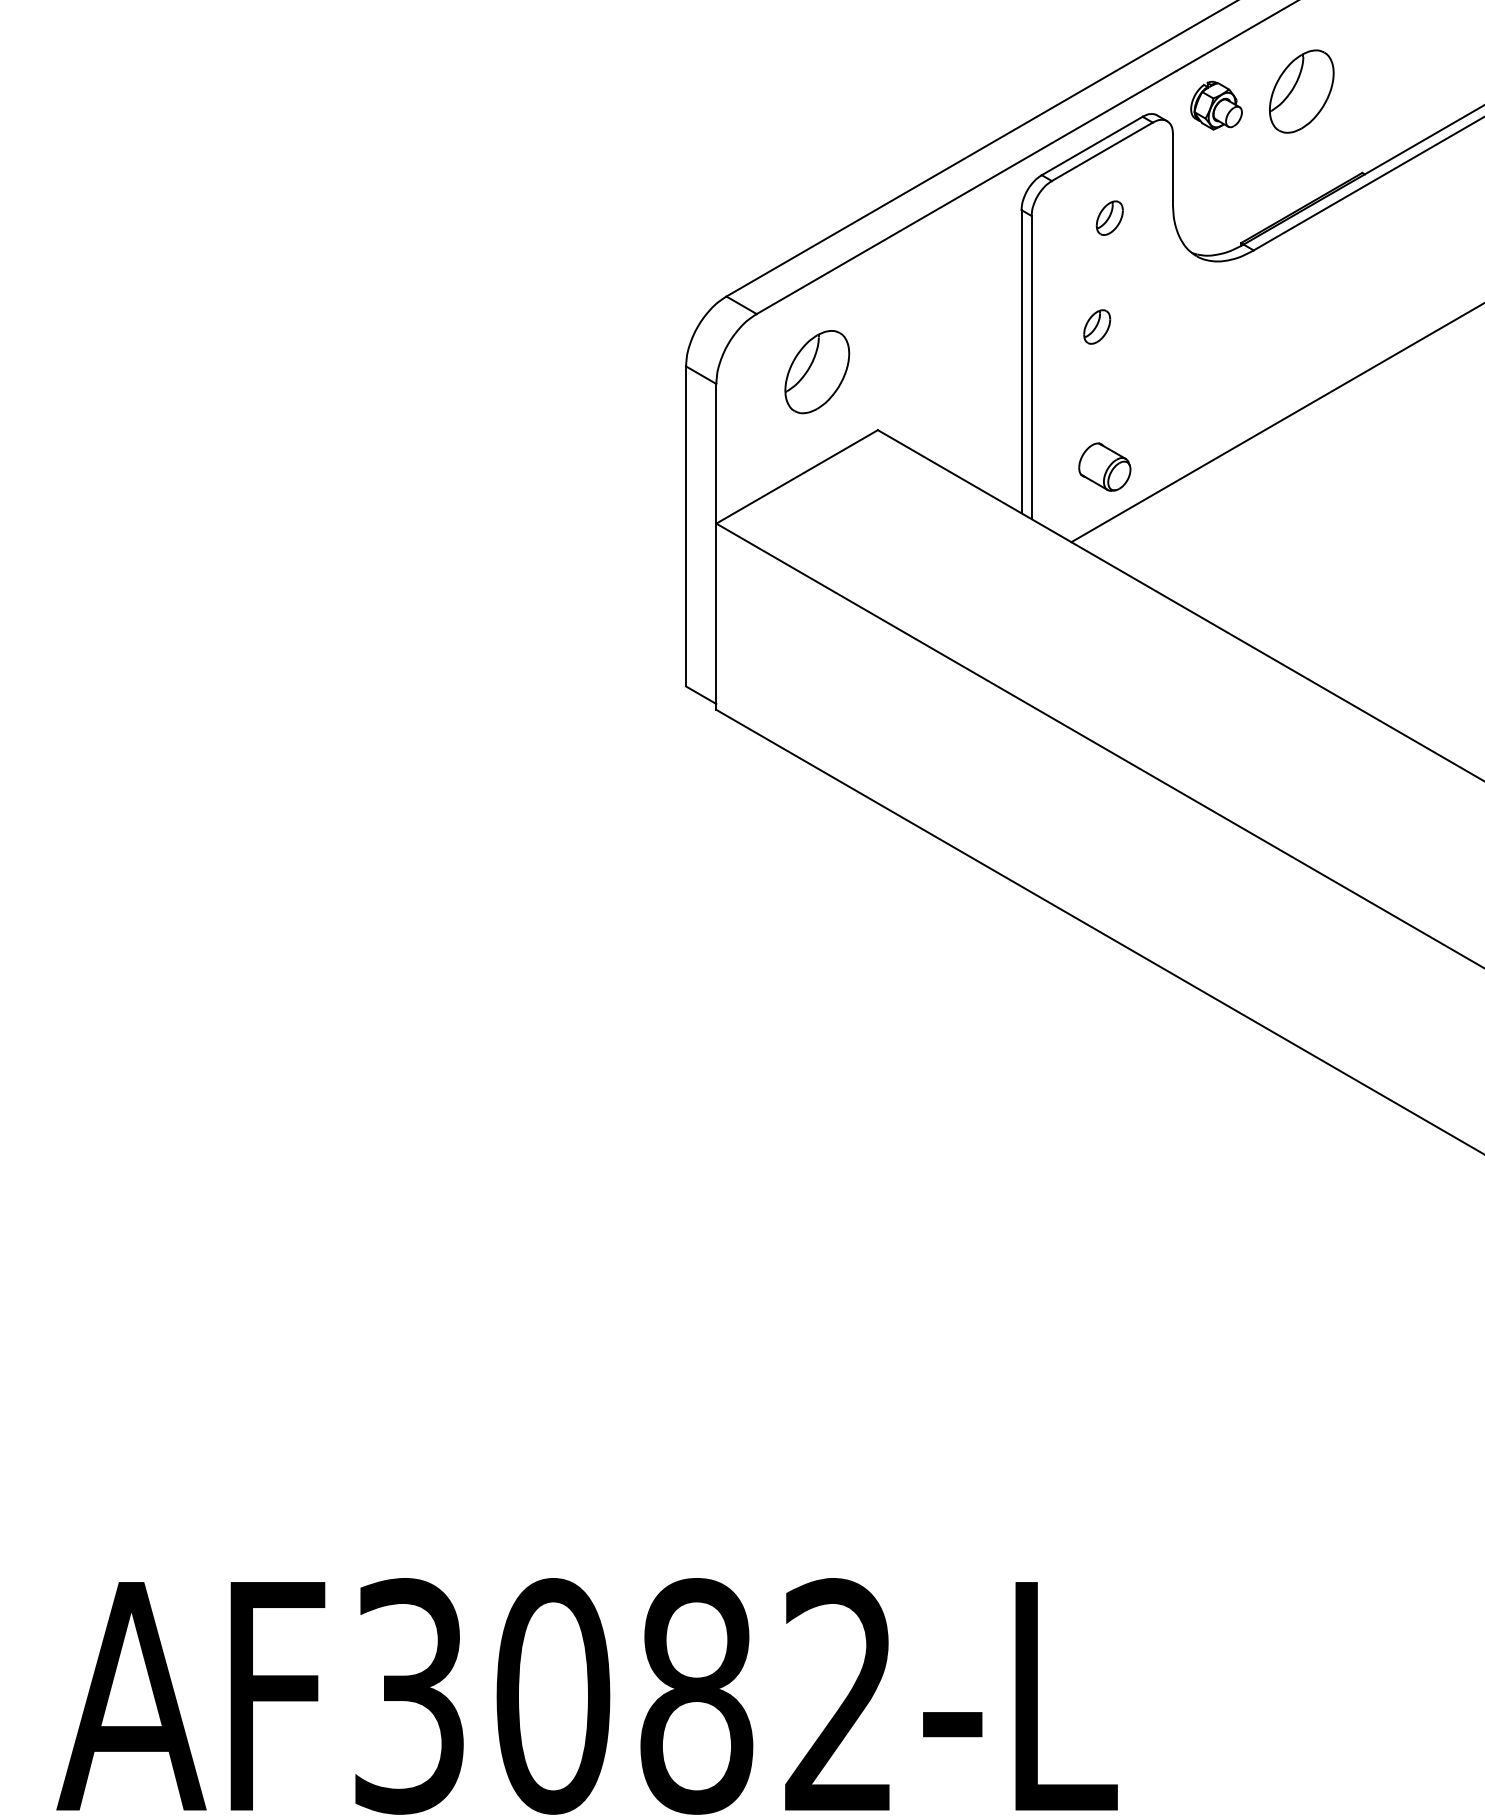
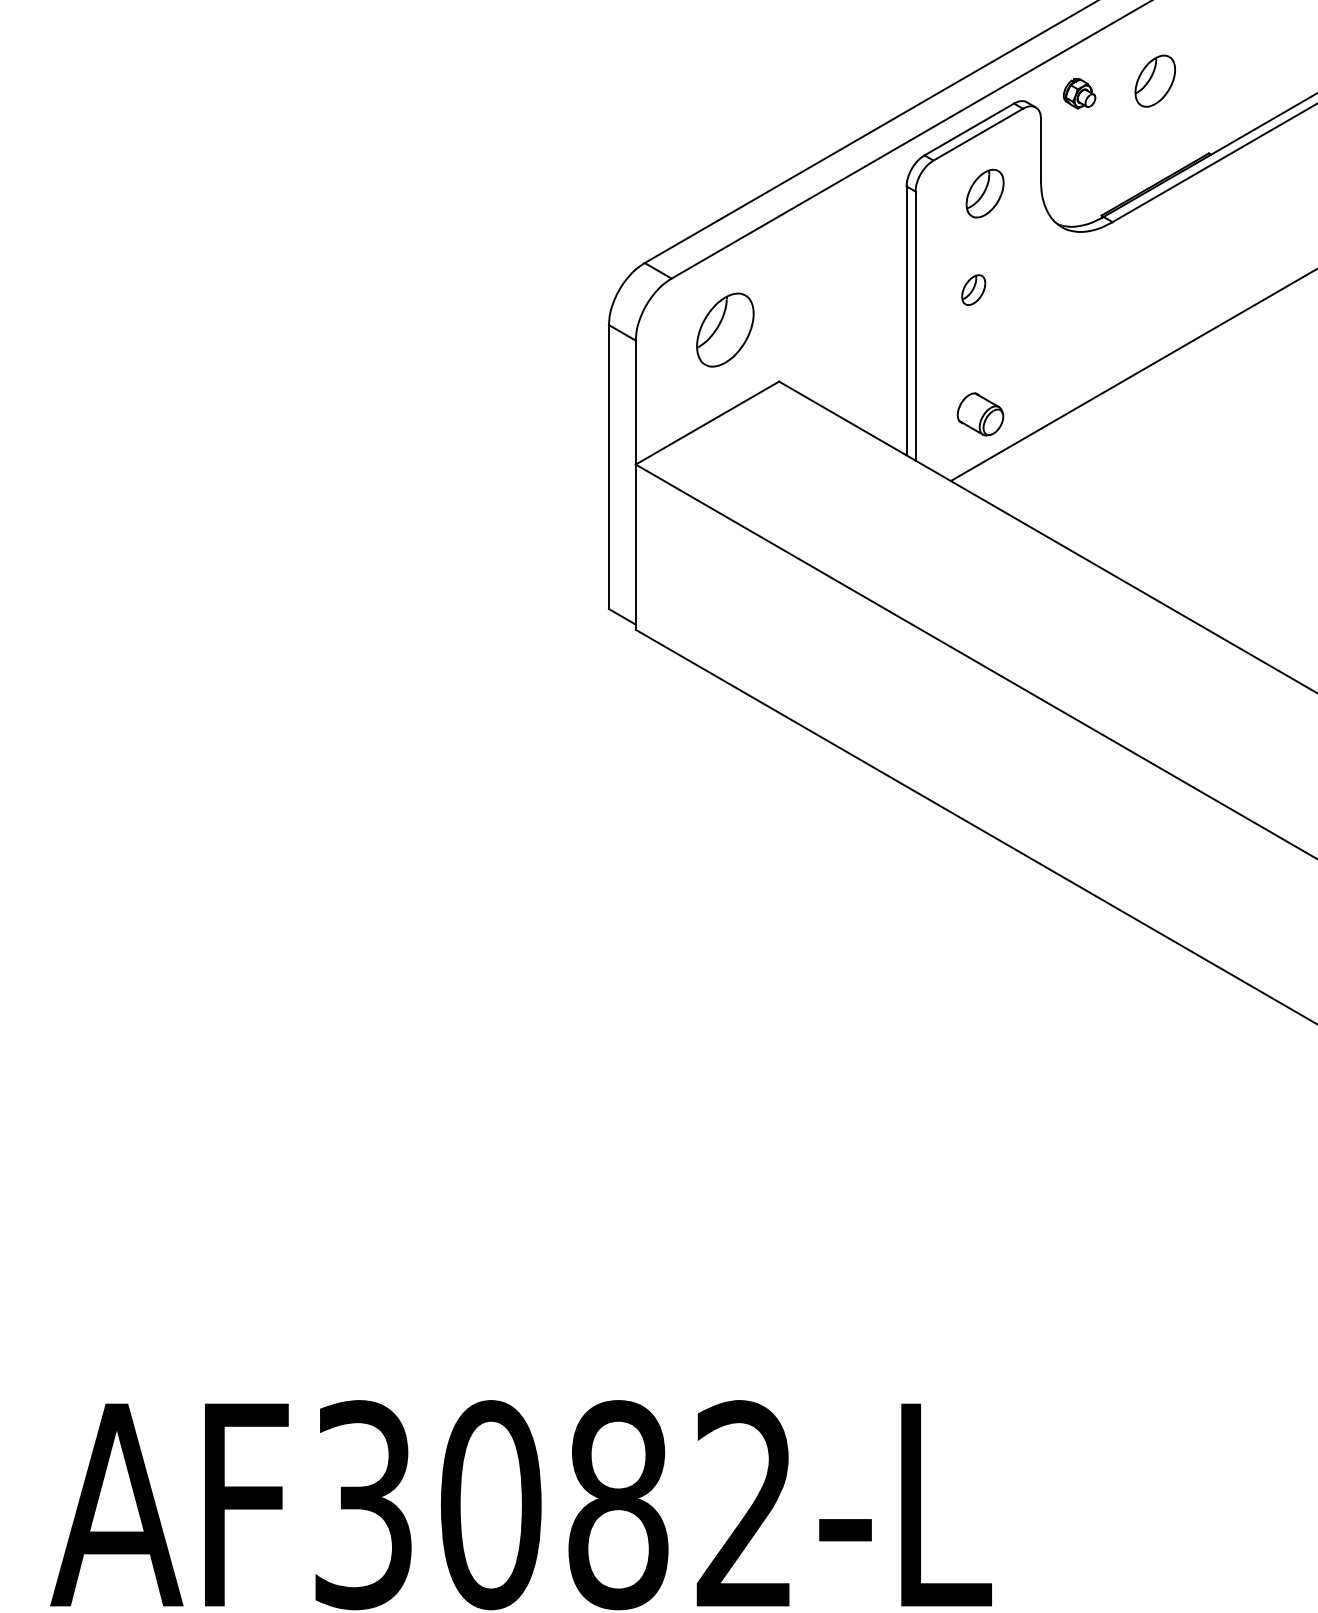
part: (1301, 91) -> (1155, 81), size x0.7
part: (1216, 105) -> (1079, 93), size x0.7
part: (1109, 217) -> (984, 192), size x1.6

